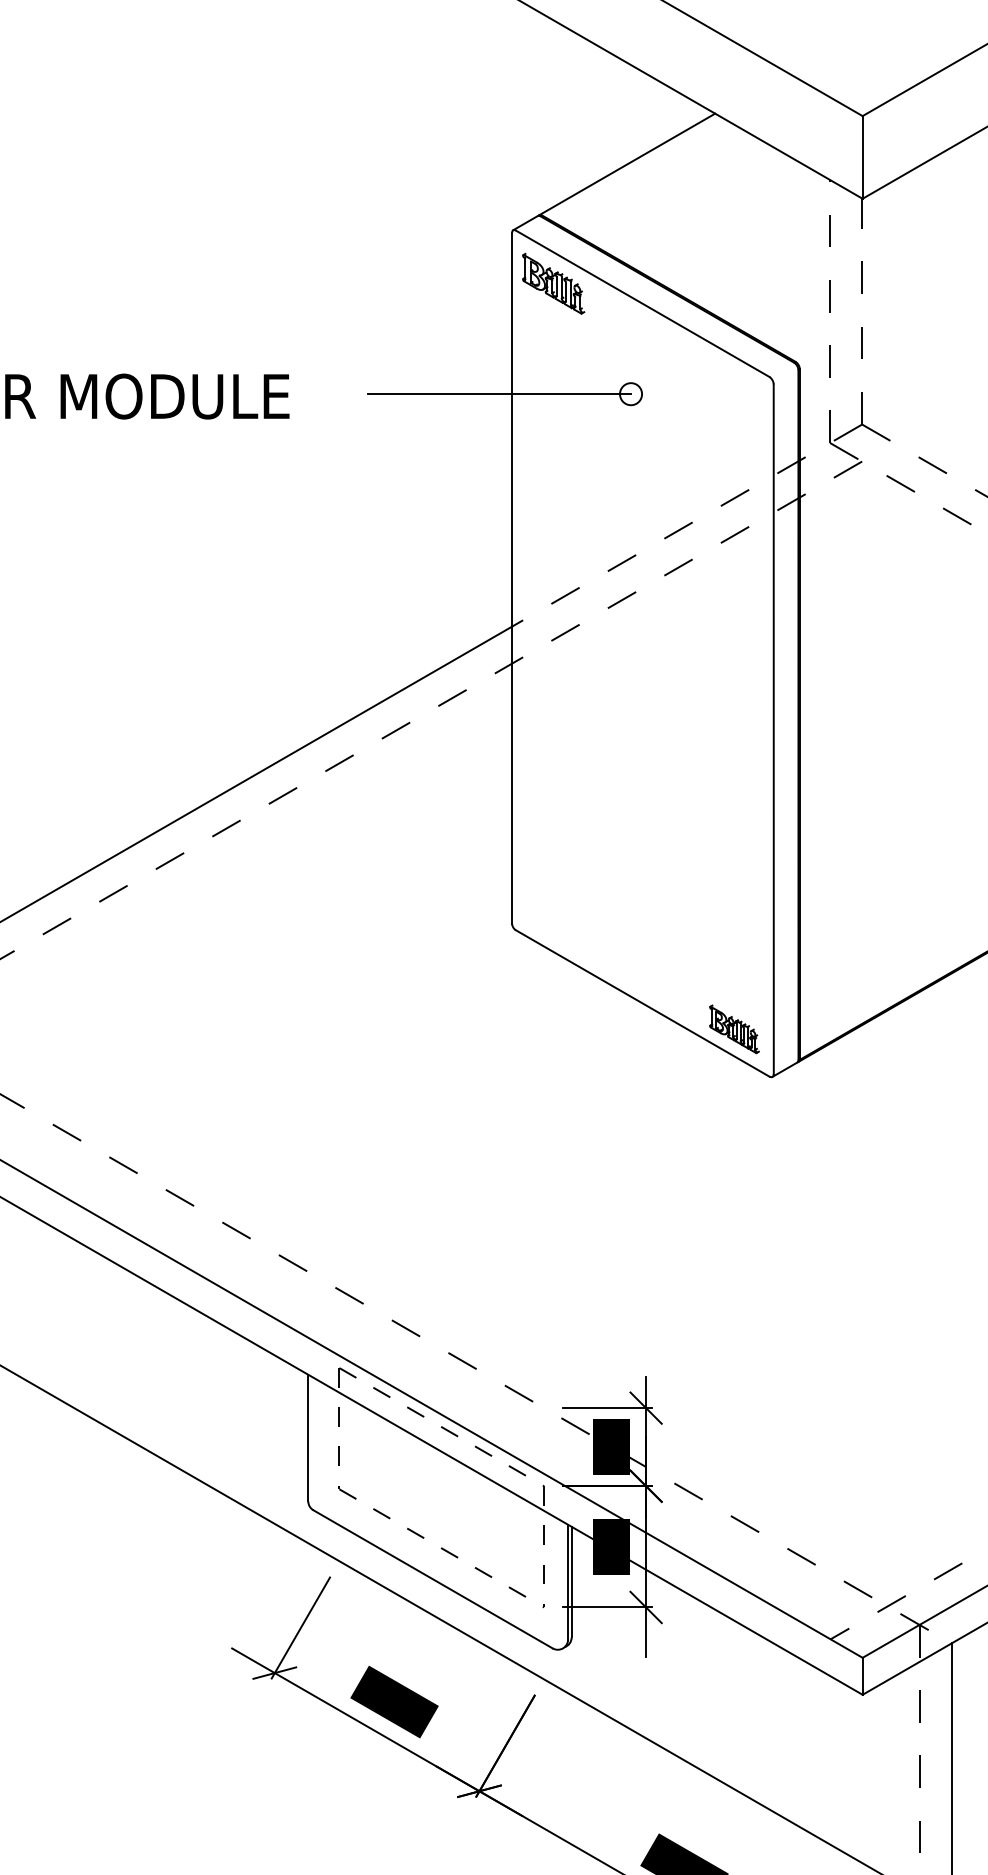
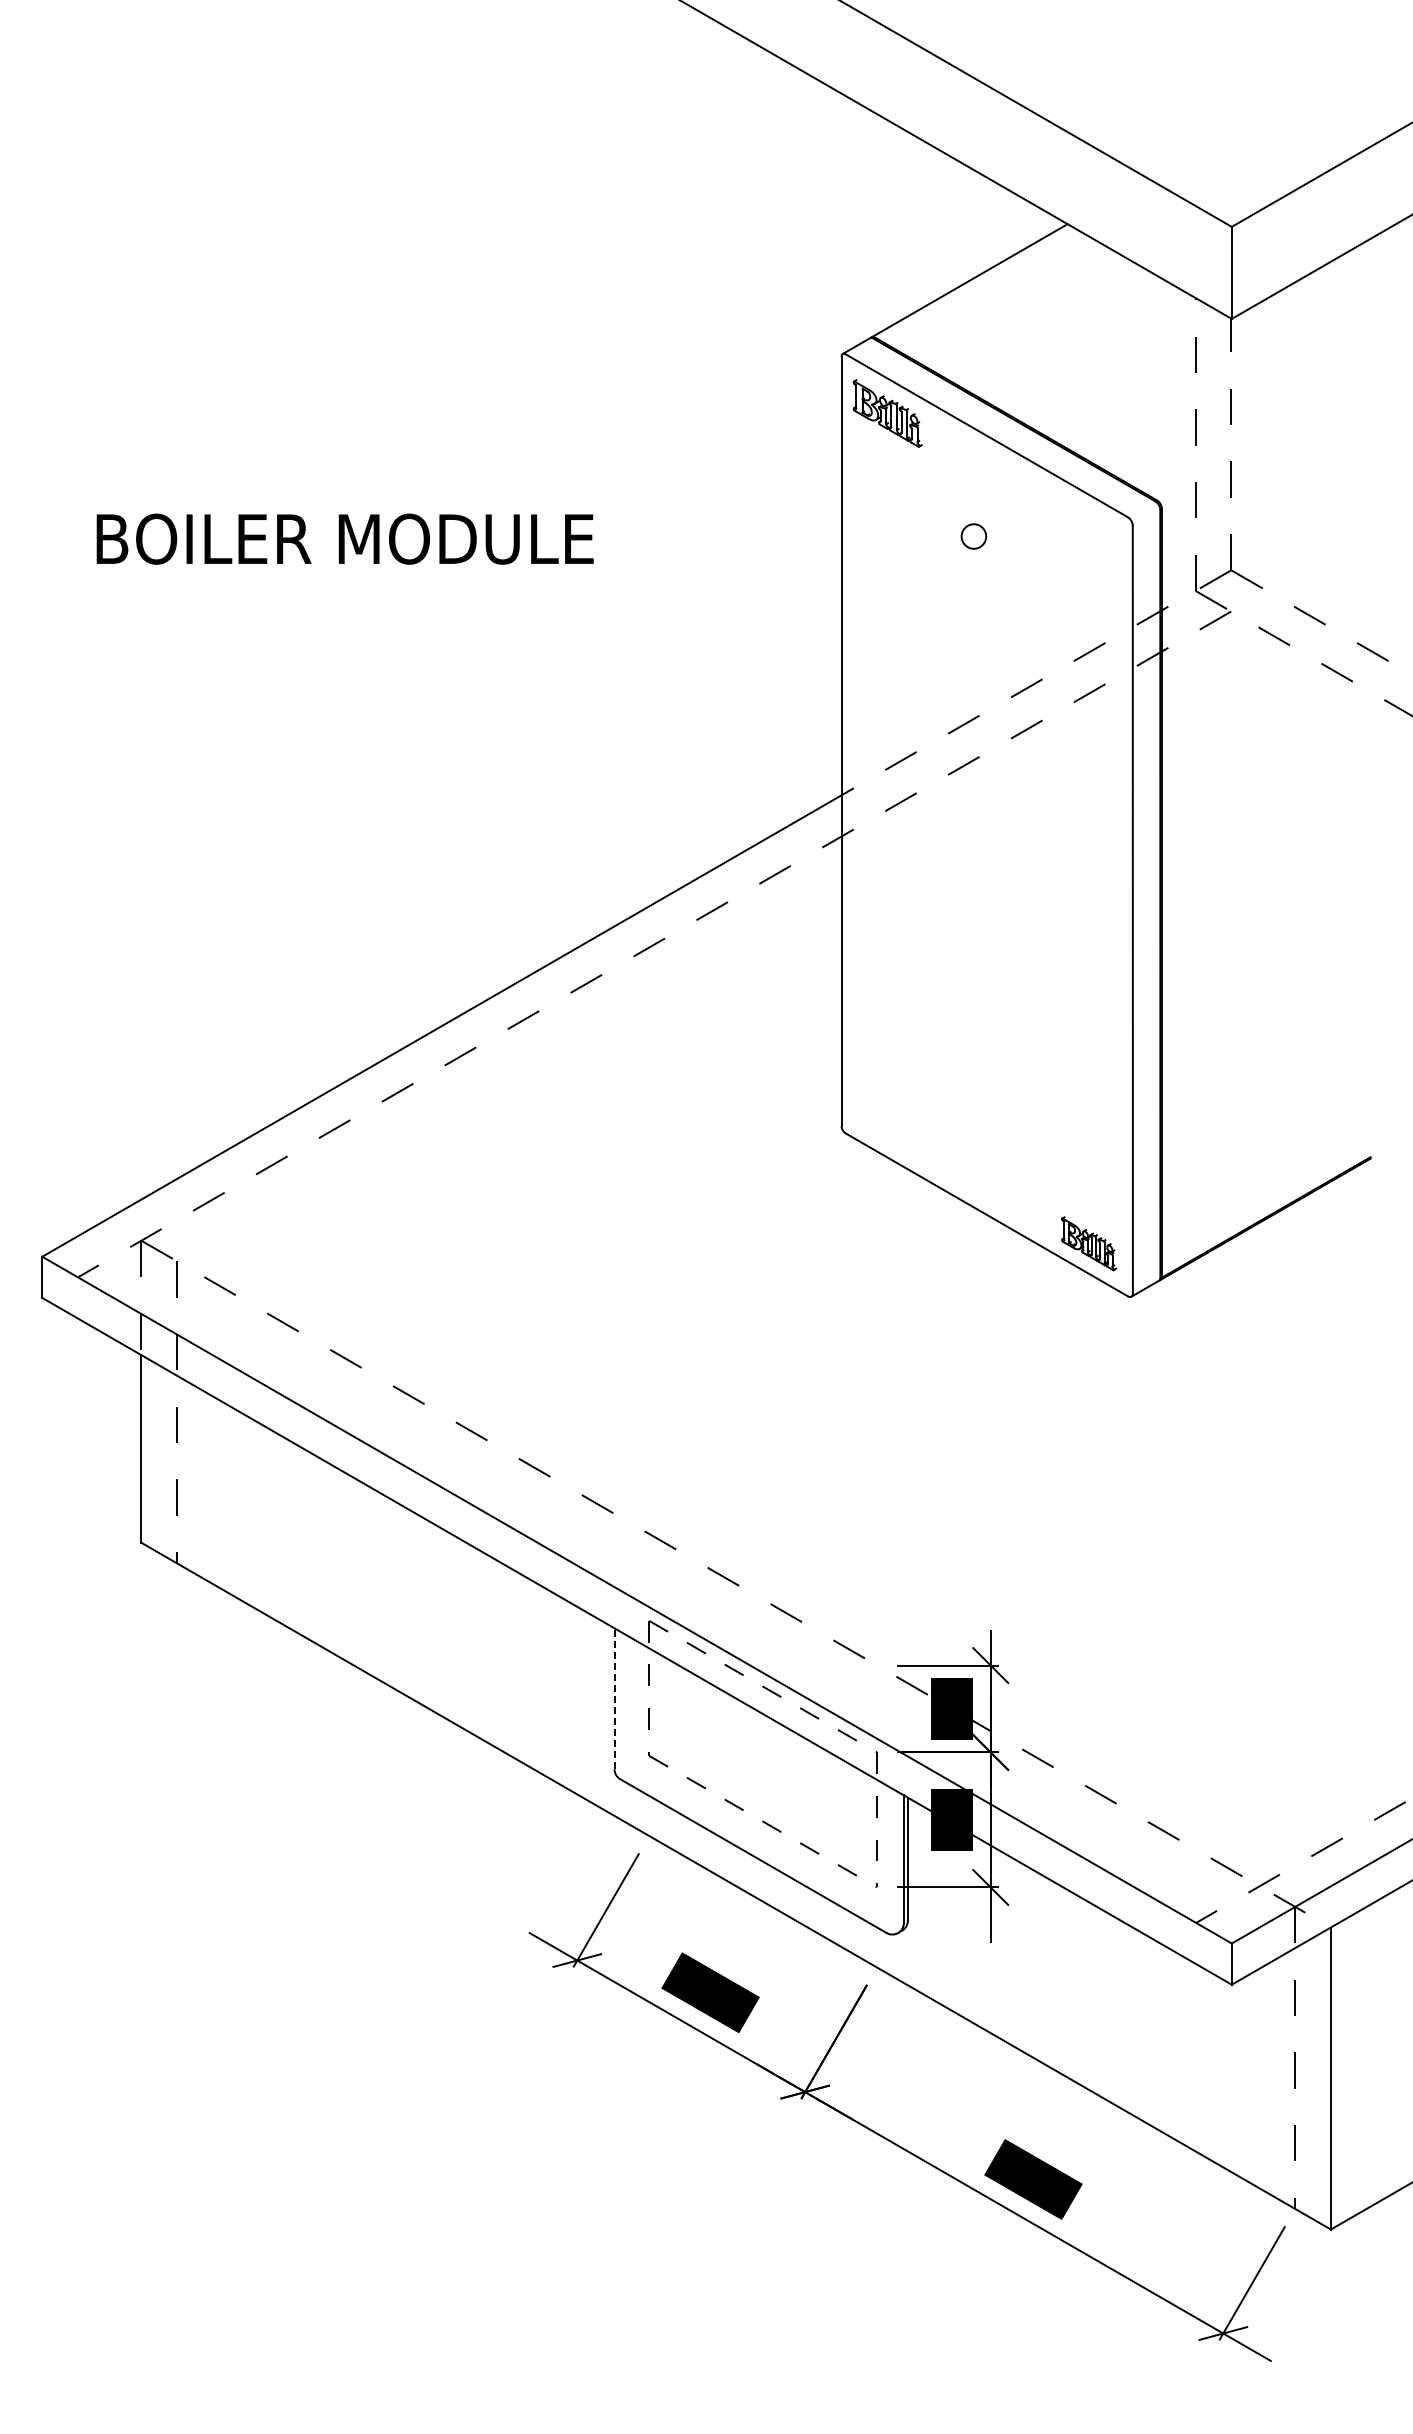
line: (498, 394) -> (826, 536), removed
line: (308, 1437) -> (614, 1698), solid -> dashed

